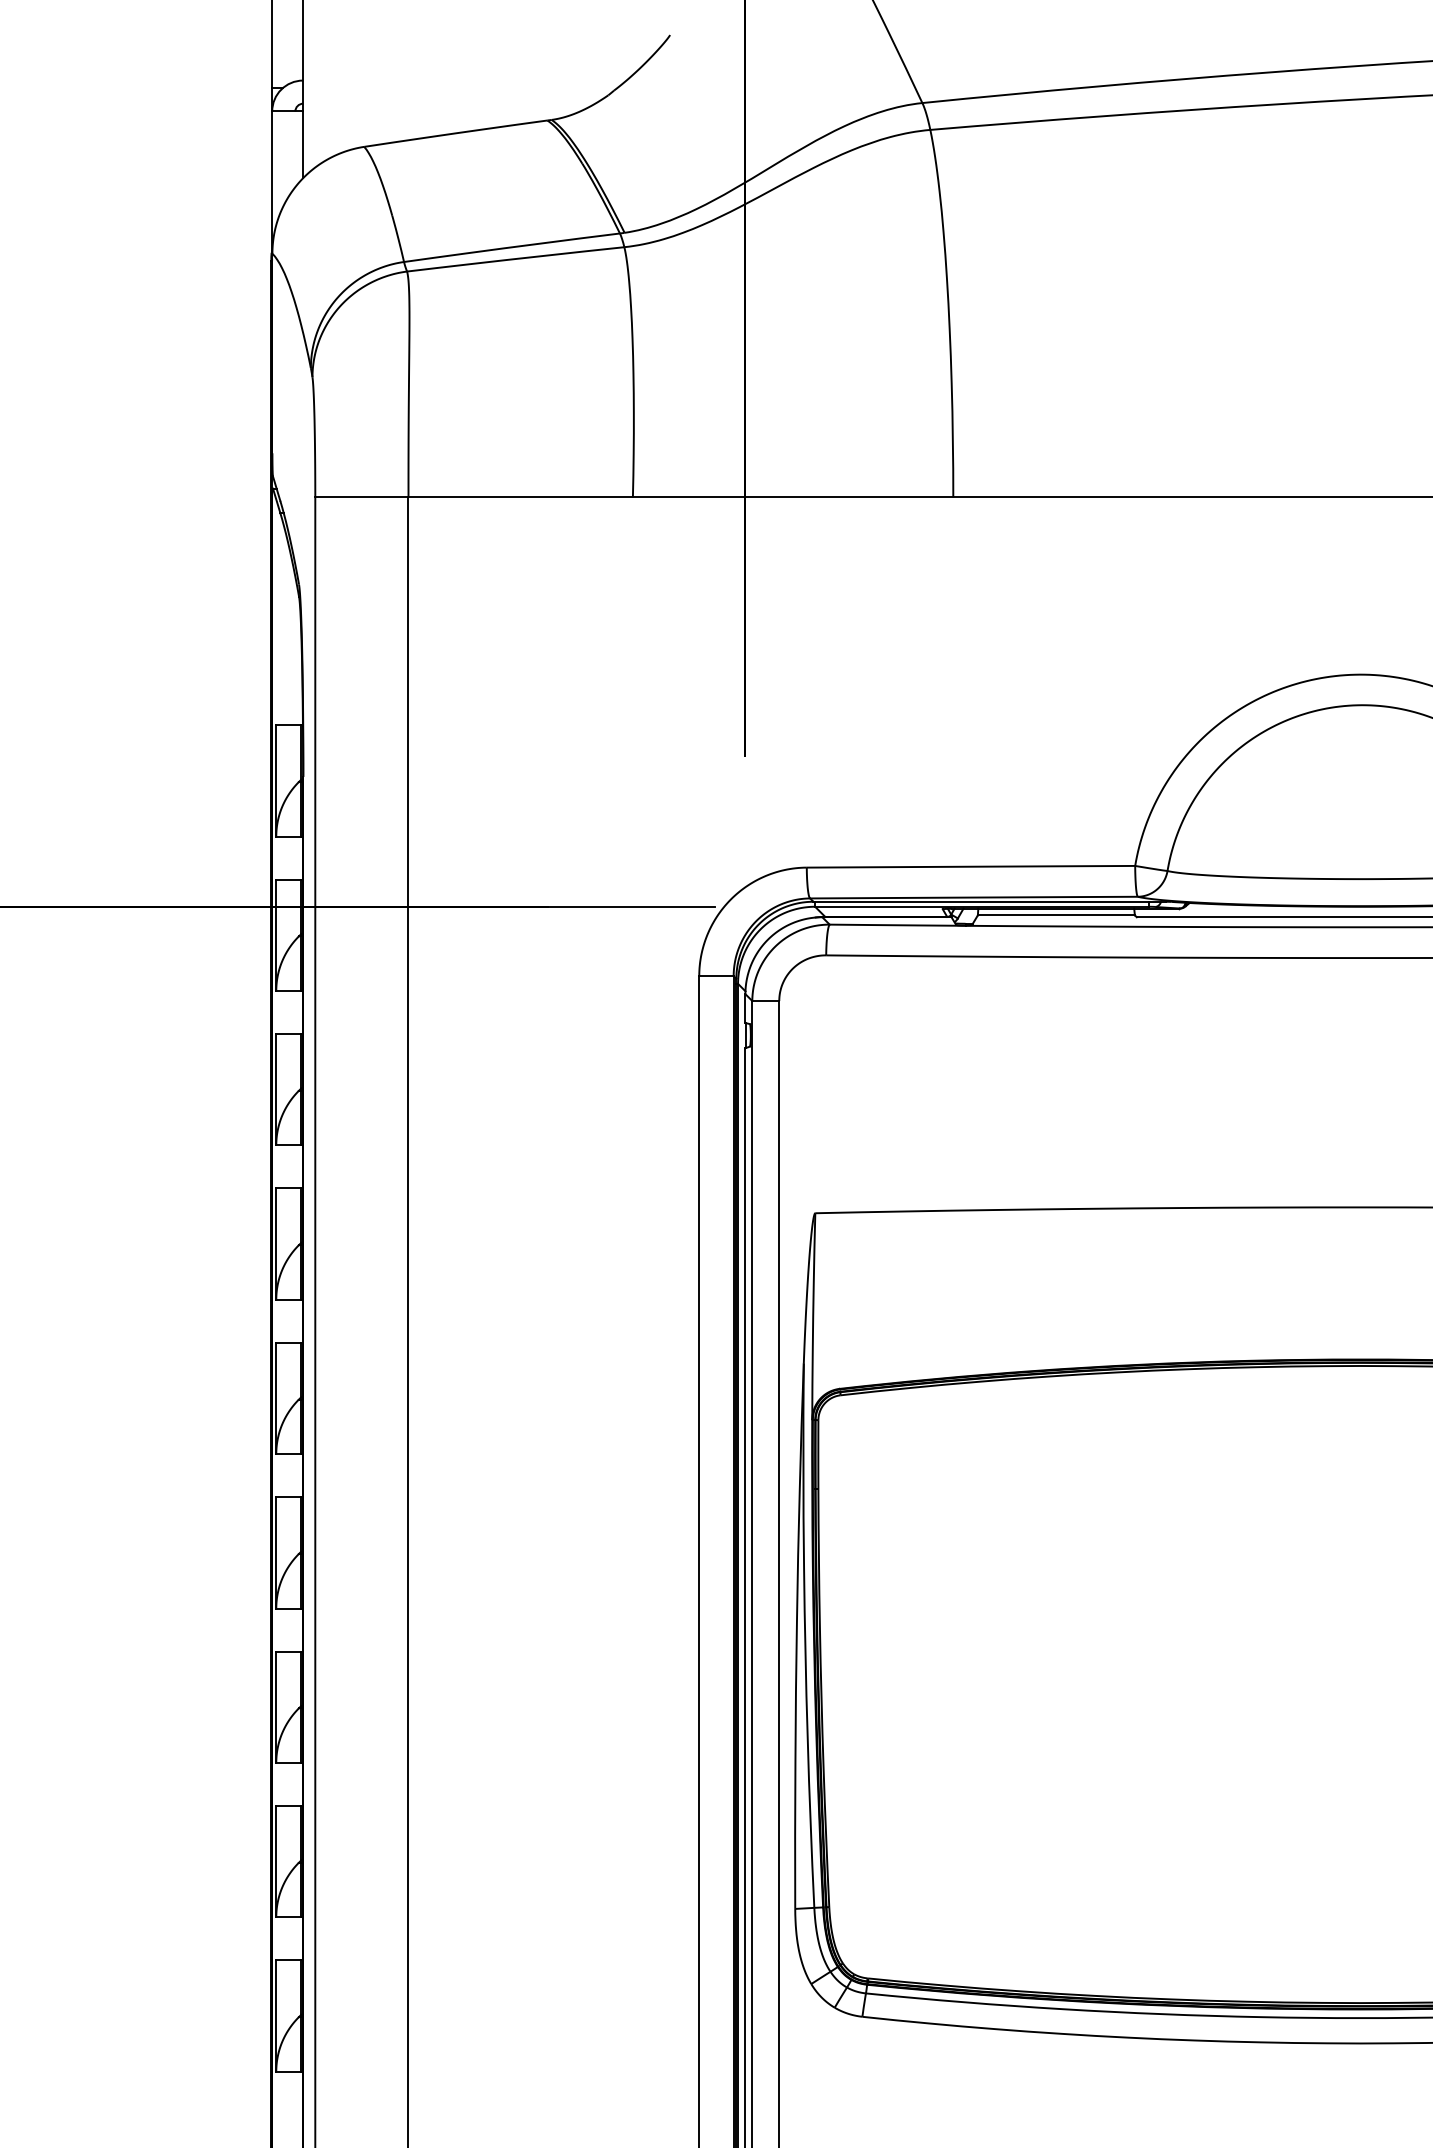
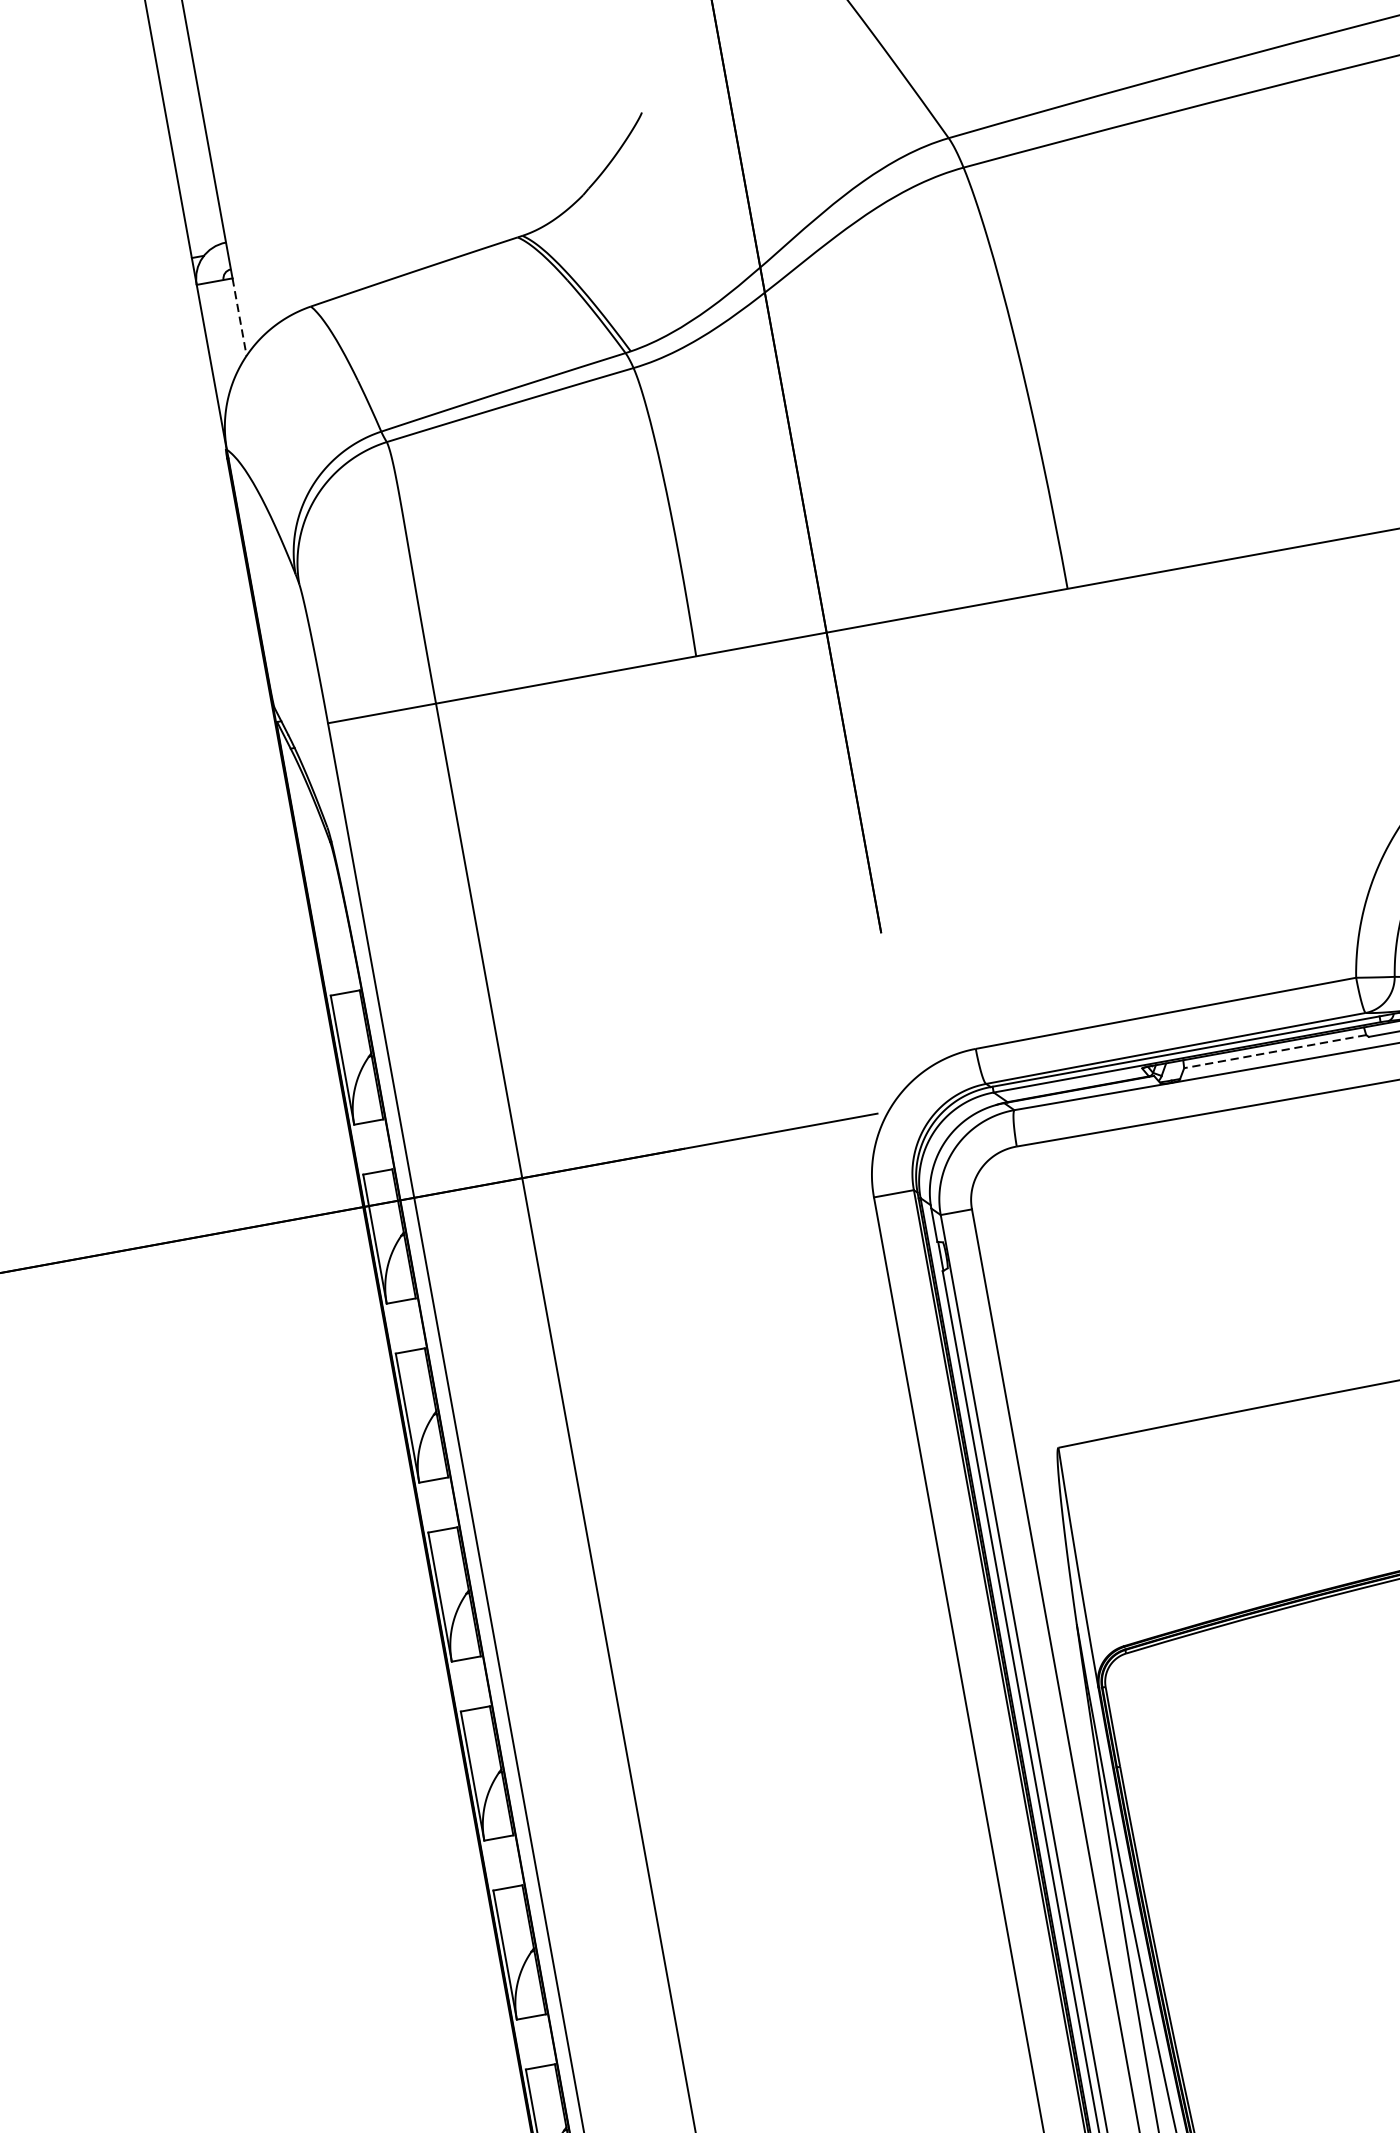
line: (303, 145) -> (240, 317), solid -> dashed
line: (1056, 915) -> (1275, 1051), solid -> dashed

